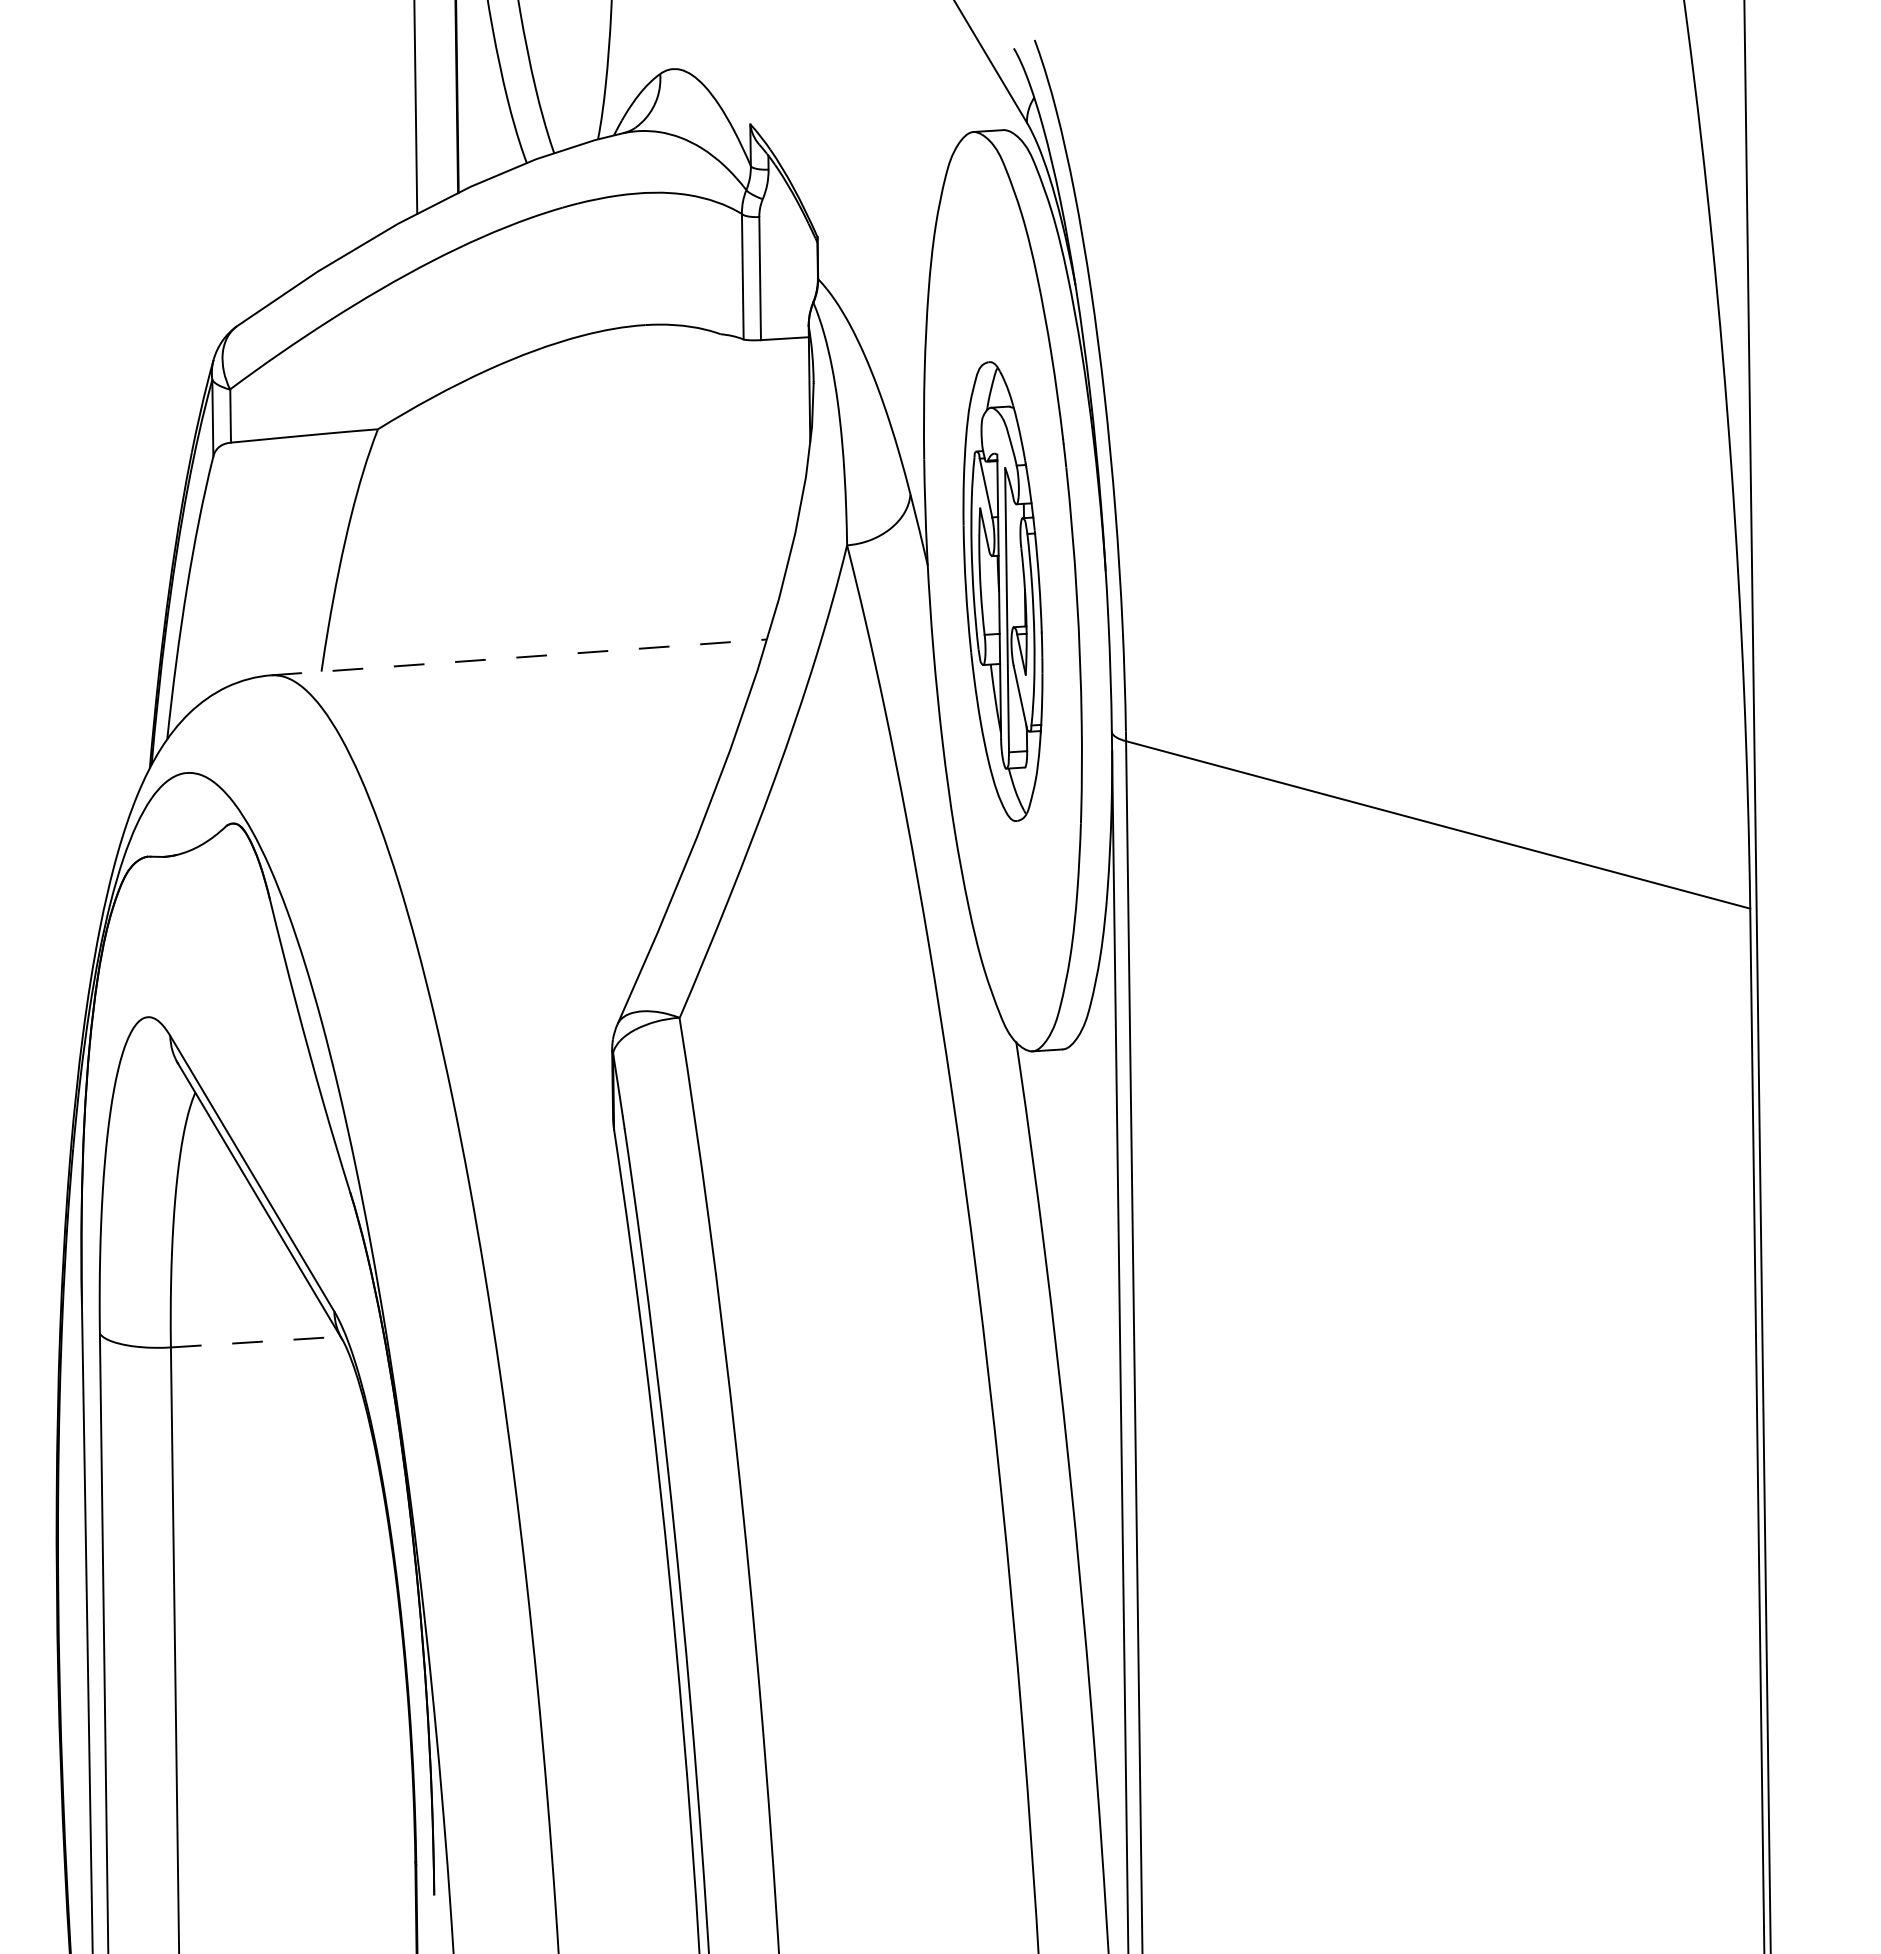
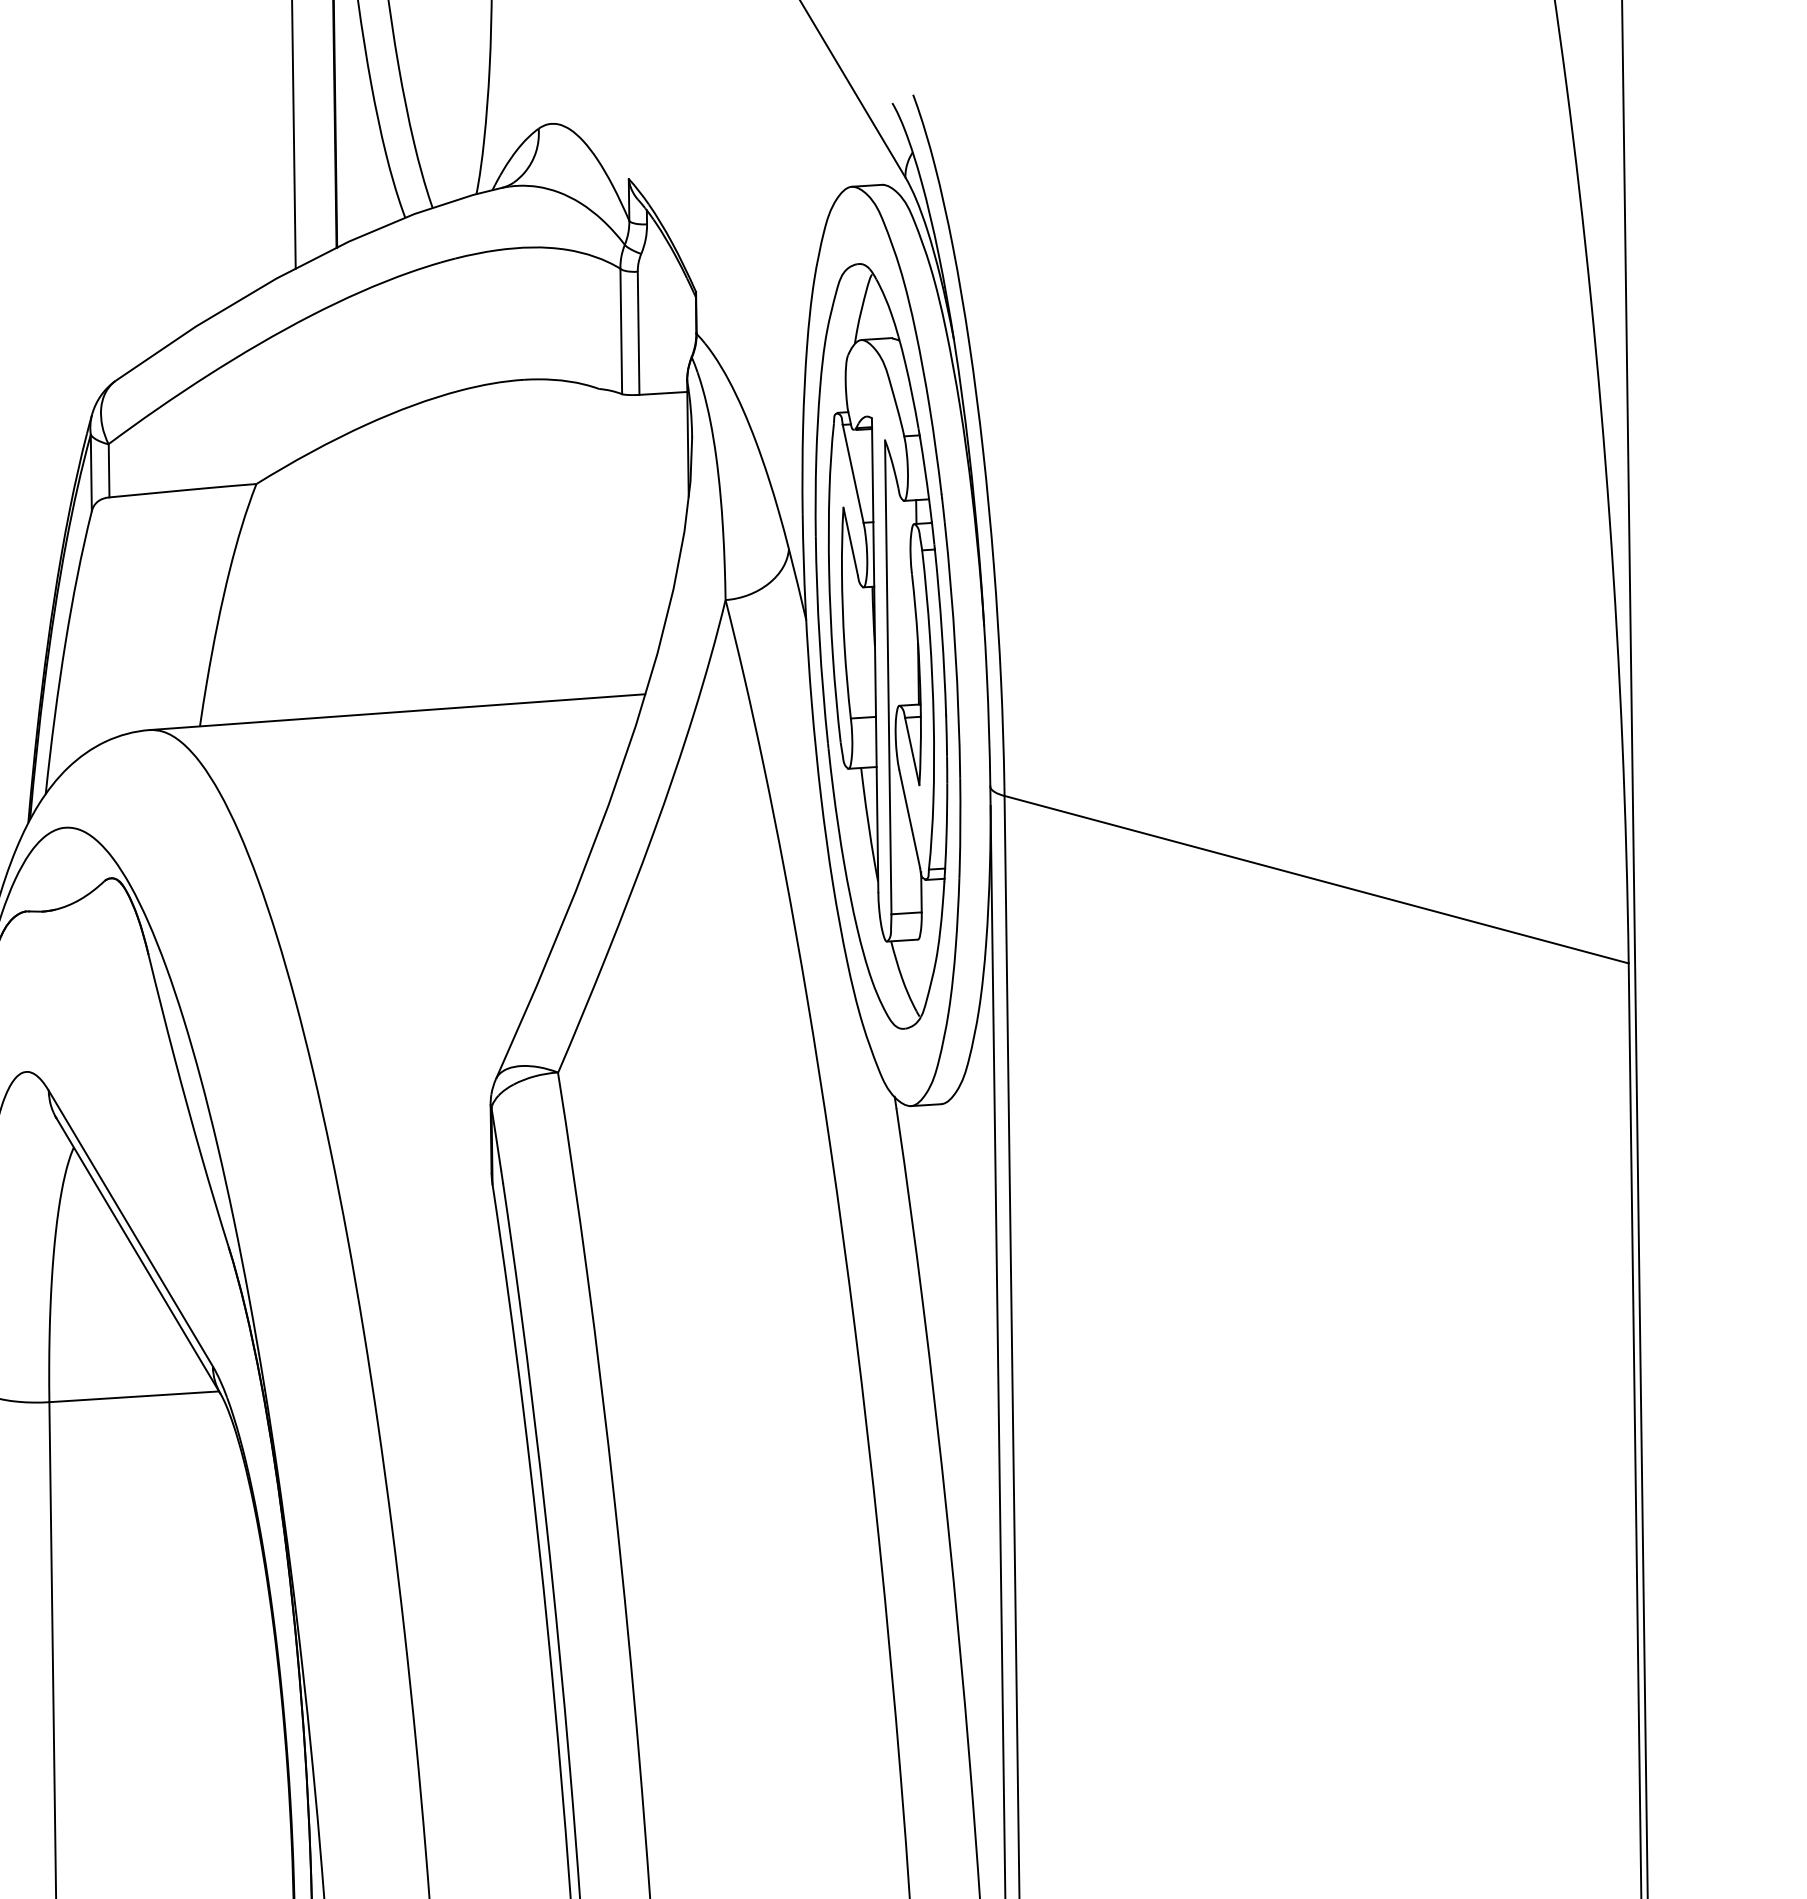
part: (1002, 591) -> (880, 646), size x1.67
line: (519, 657) -> (397, 712), dashed -> solid
line: (256, 1342) -> (134, 1397), dashed -> solid

